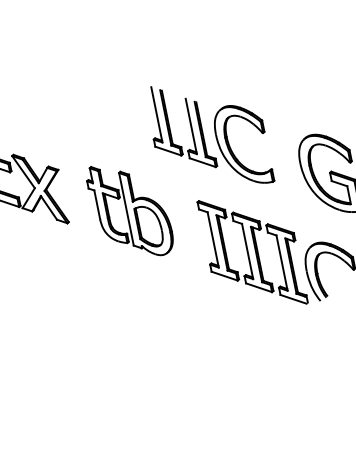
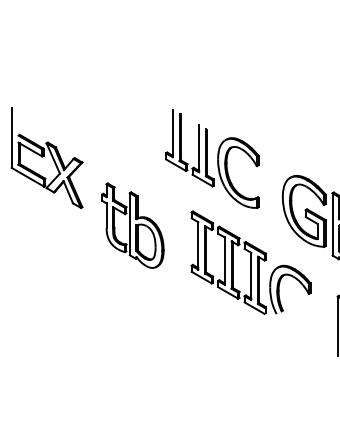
part: (129, 210) -> (132, 225), moved

